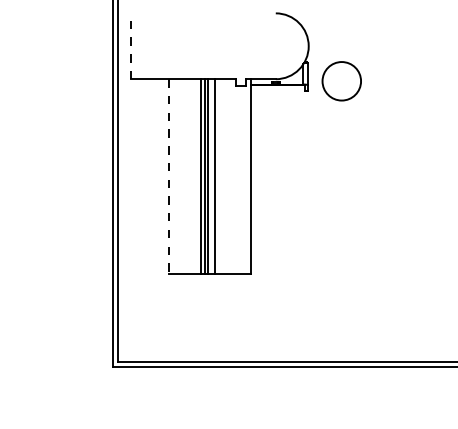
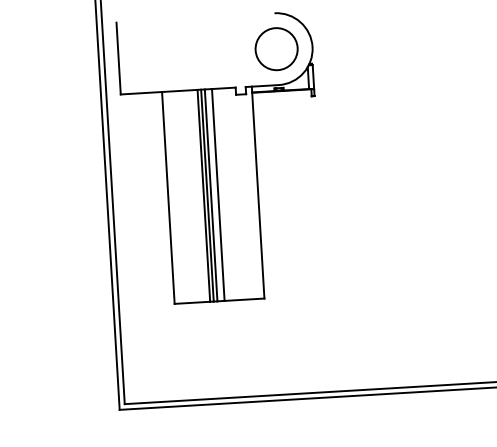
line: (130, 46) -> (118, 58), dashed -> solid
circle: (341, 81) -> (276, 49), moved
line: (168, 176) -> (168, 198), dashed -> solid

